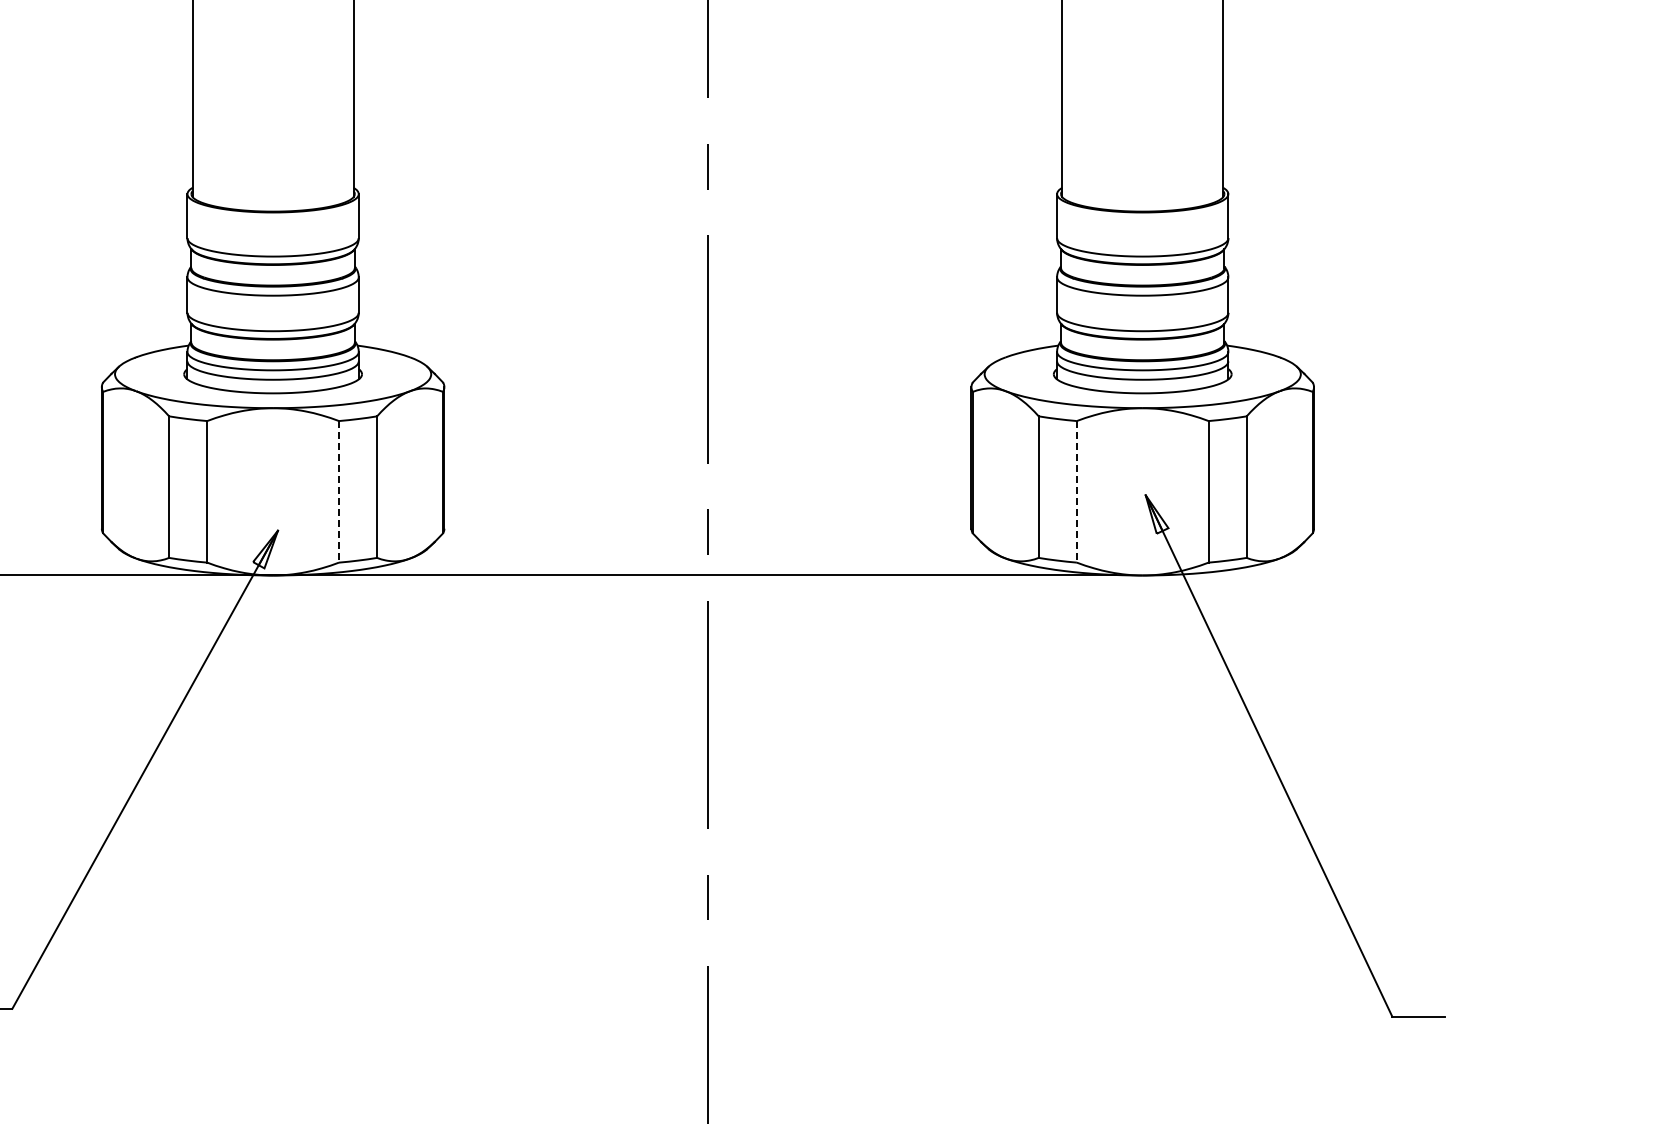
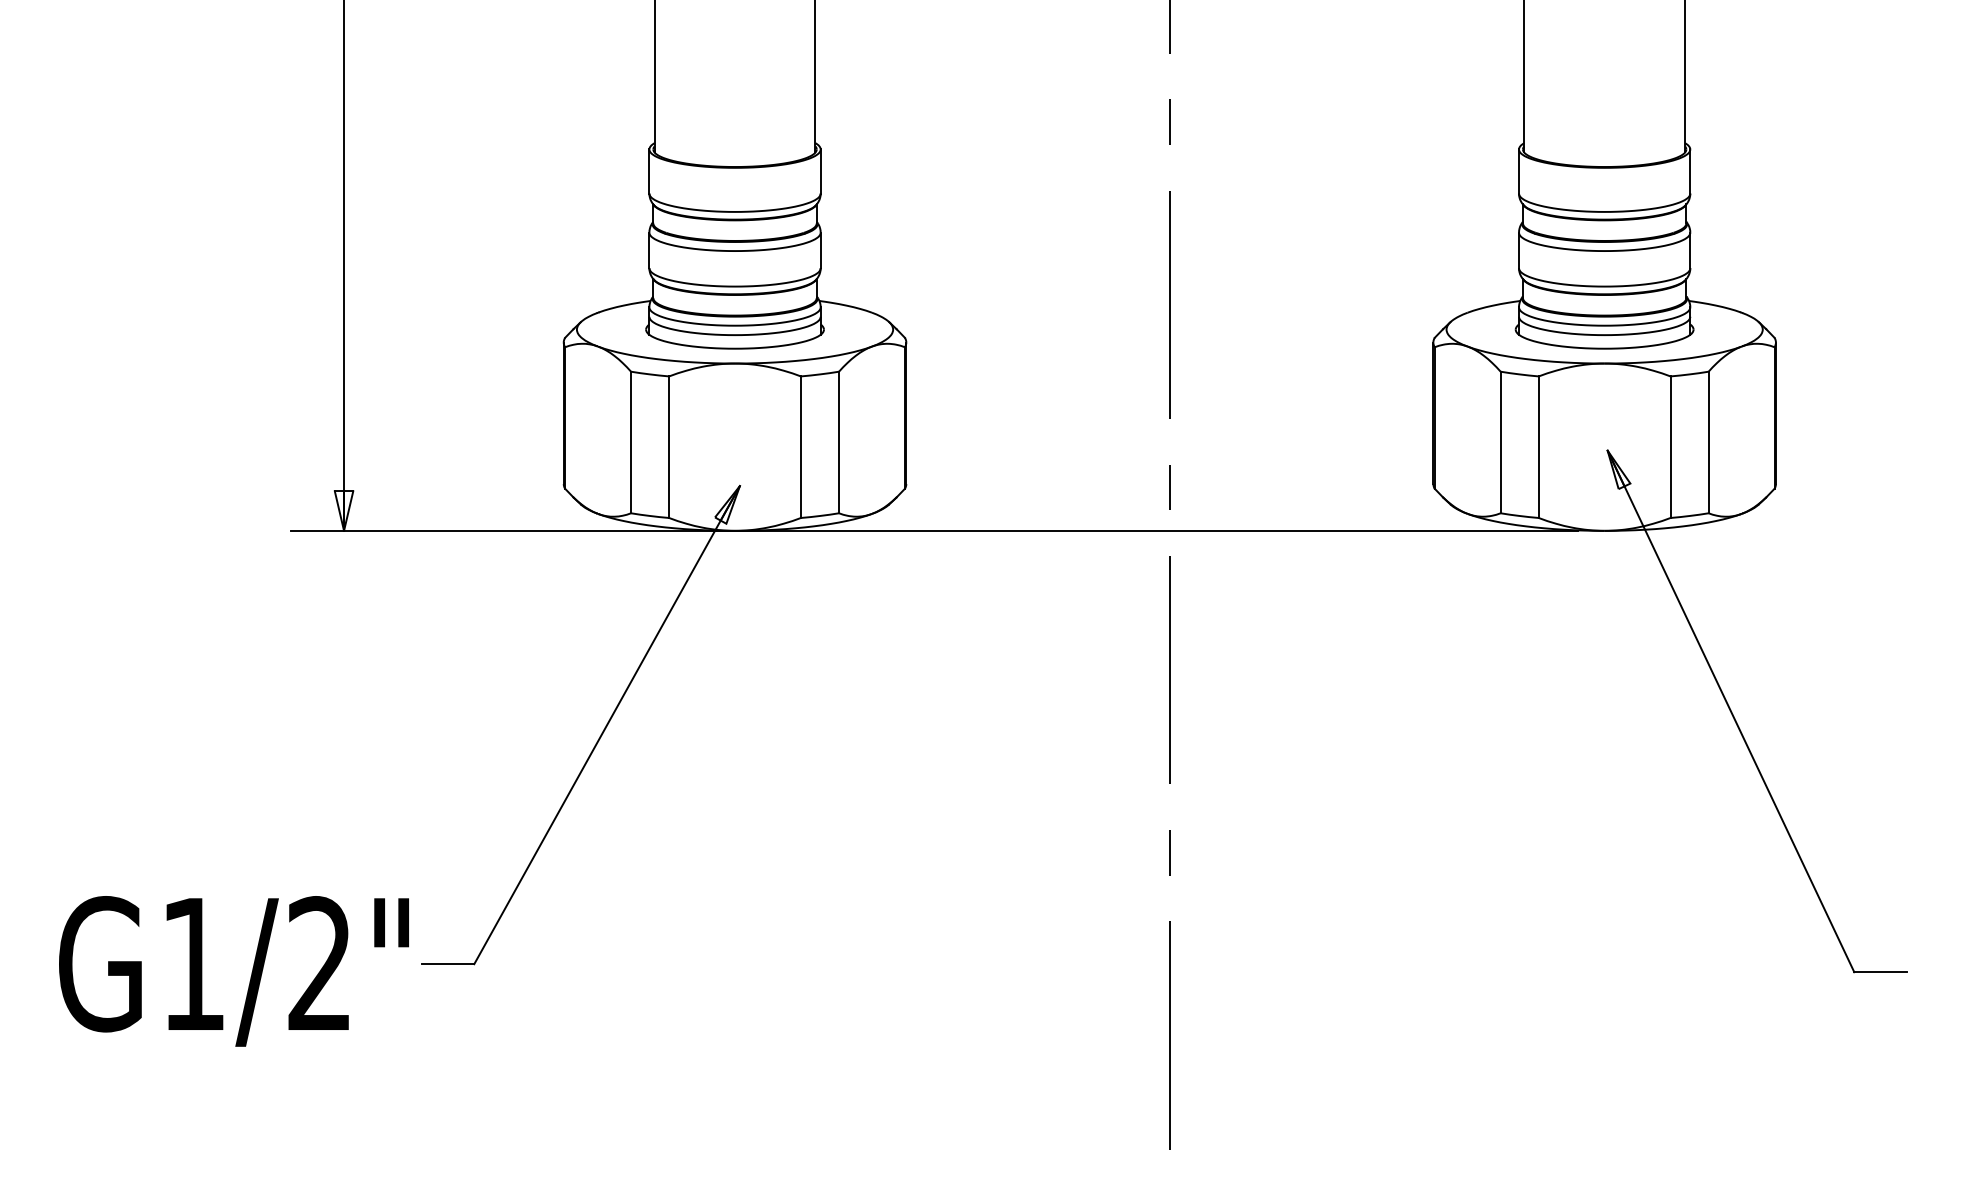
line: (338, 492) -> (800, 447), dashed -> solid
line: (1076, 492) -> (1538, 447), dashed -> solid

